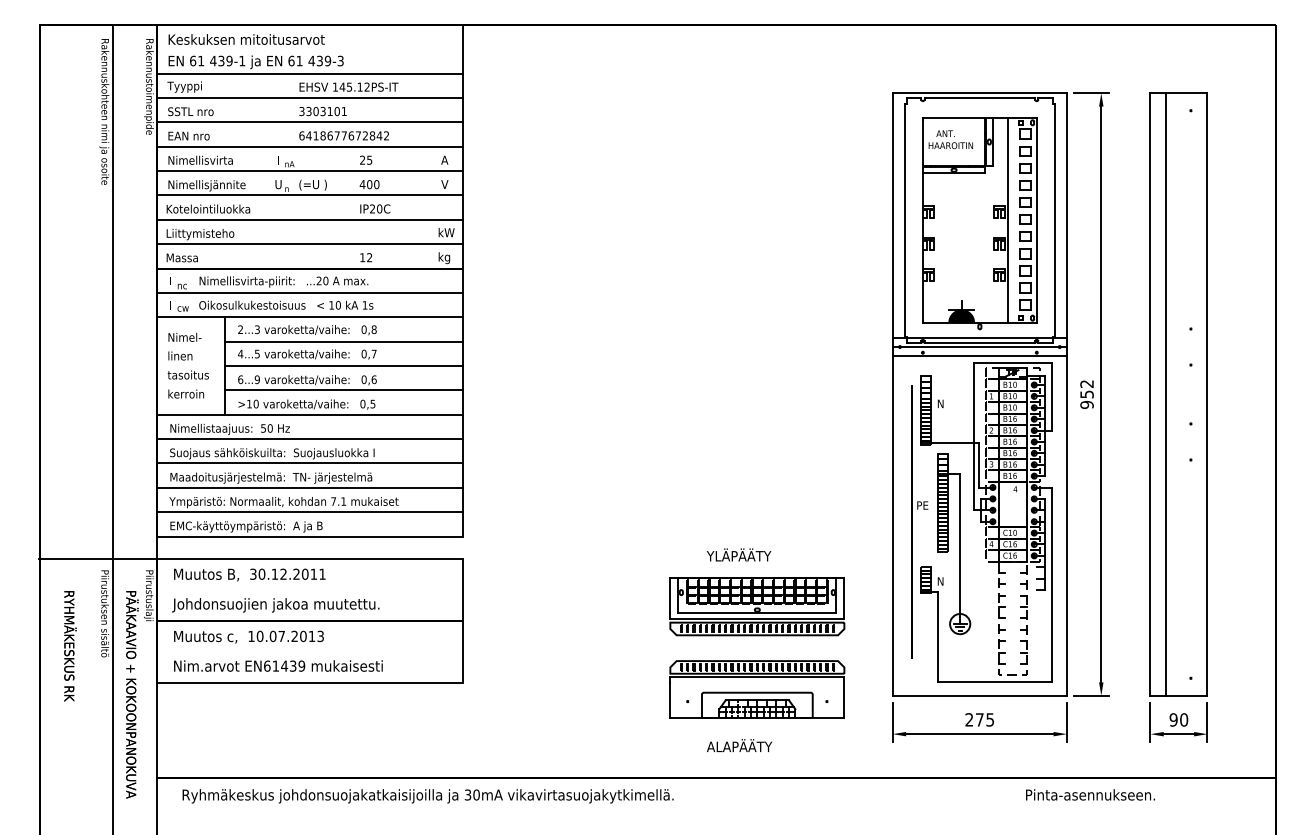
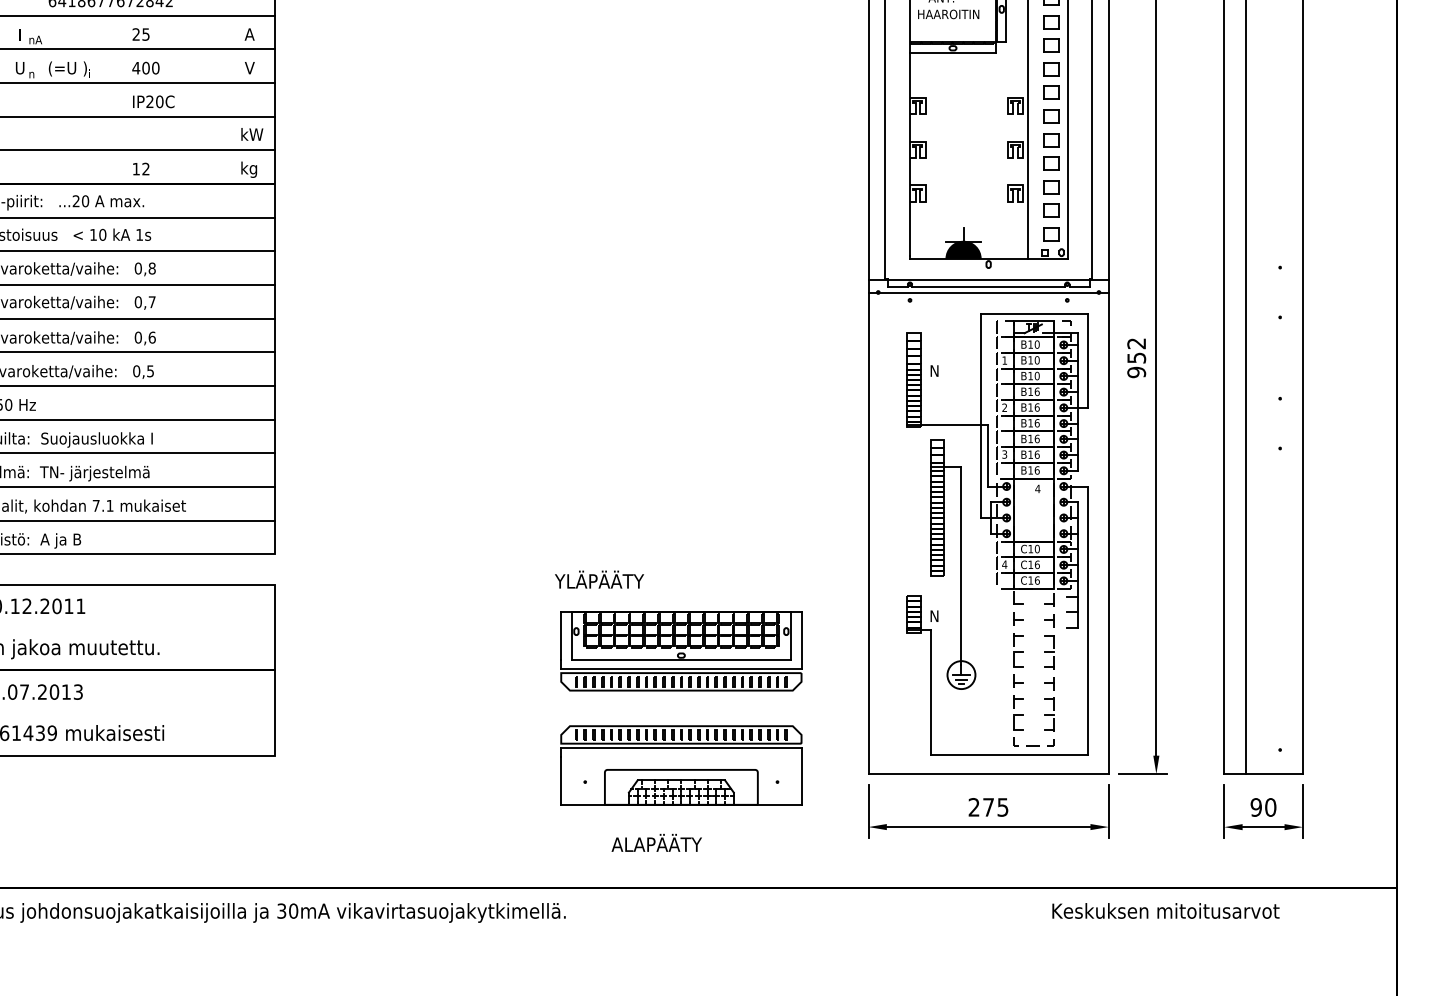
line: (979, 355) -> (988, 304), removed
part: (912, 521) -> (895, 533), removed
text: (739, 554) -> (600, 578), moved
text: (1108, 794) -> (1166, 910), Pinta-asennukseen. -> Keskuksen mitoitusarvot

